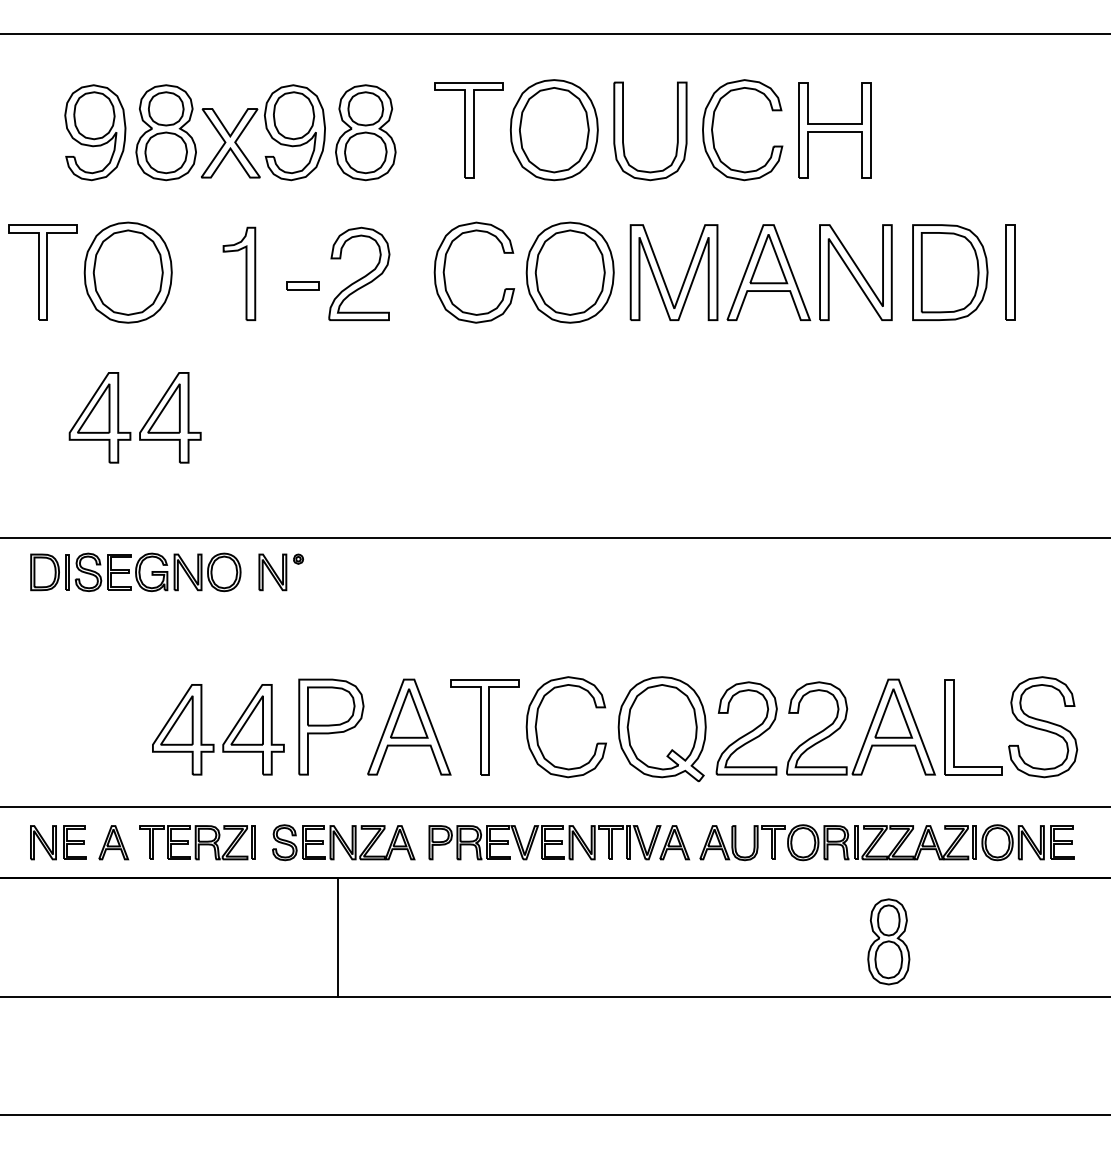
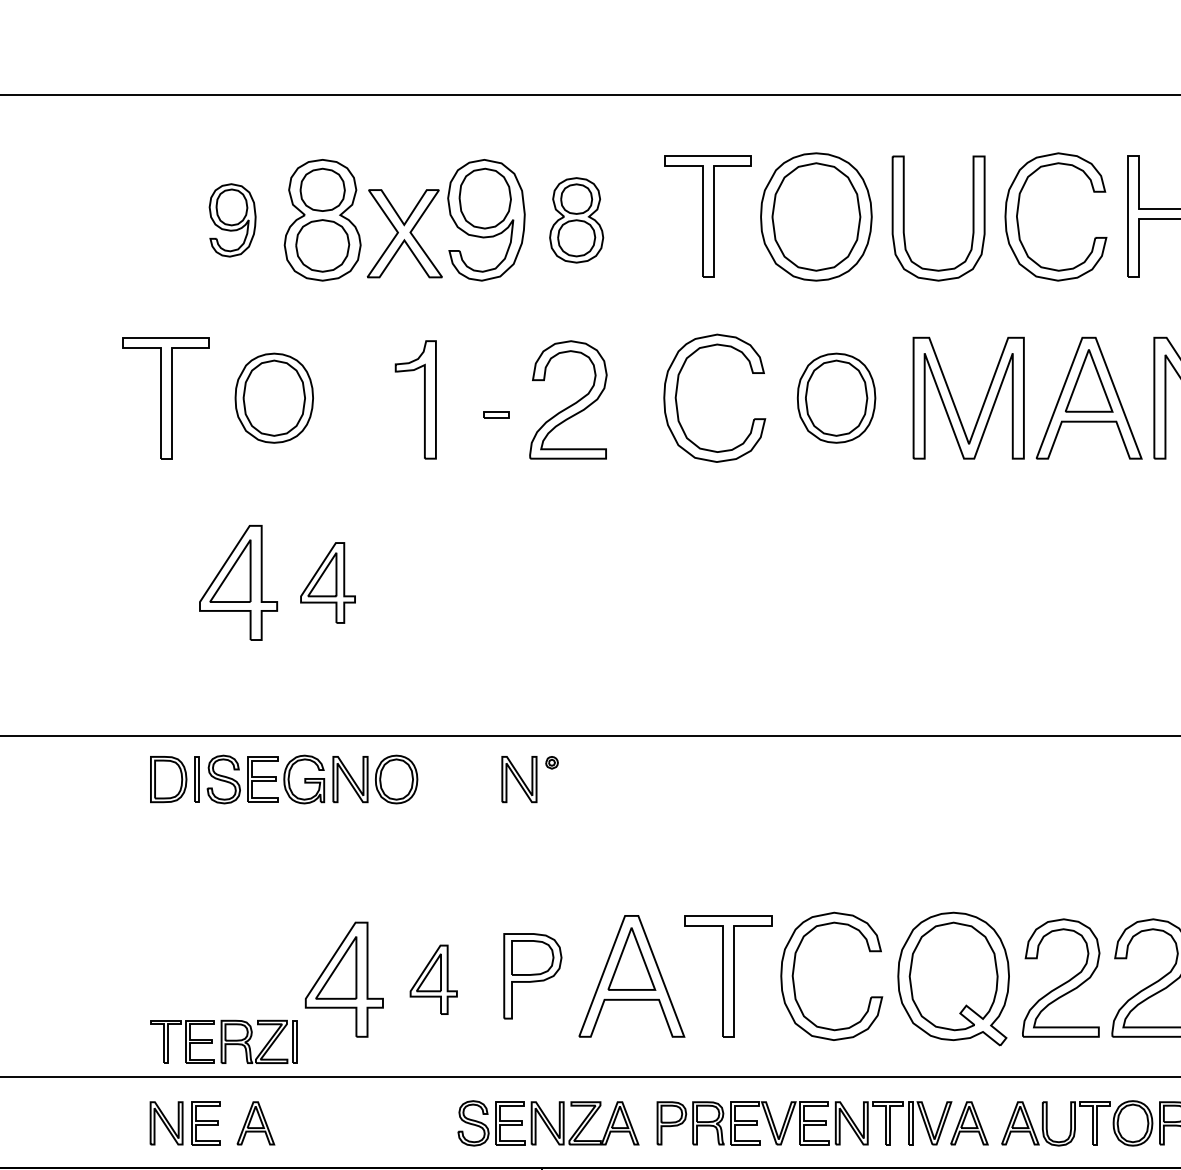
part: (95, 132) -> (232, 219), size x0.6
part: (365, 132) -> (576, 219), size x0.7
part: (127, 272) -> (273, 398), size x0.7
part: (569, 272) -> (835, 398), size x0.7
part: (302, 285) -> (496, 414), size x0.6
part: (170, 417) -> (328, 582), size x0.7
part: (280, 572) -> (529, 779), moved
part: (331, 726) -> (532, 975), size x0.7
part: (253, 729) -> (433, 979), size x0.6
part: (197, 842) -> (223, 1041), moved

